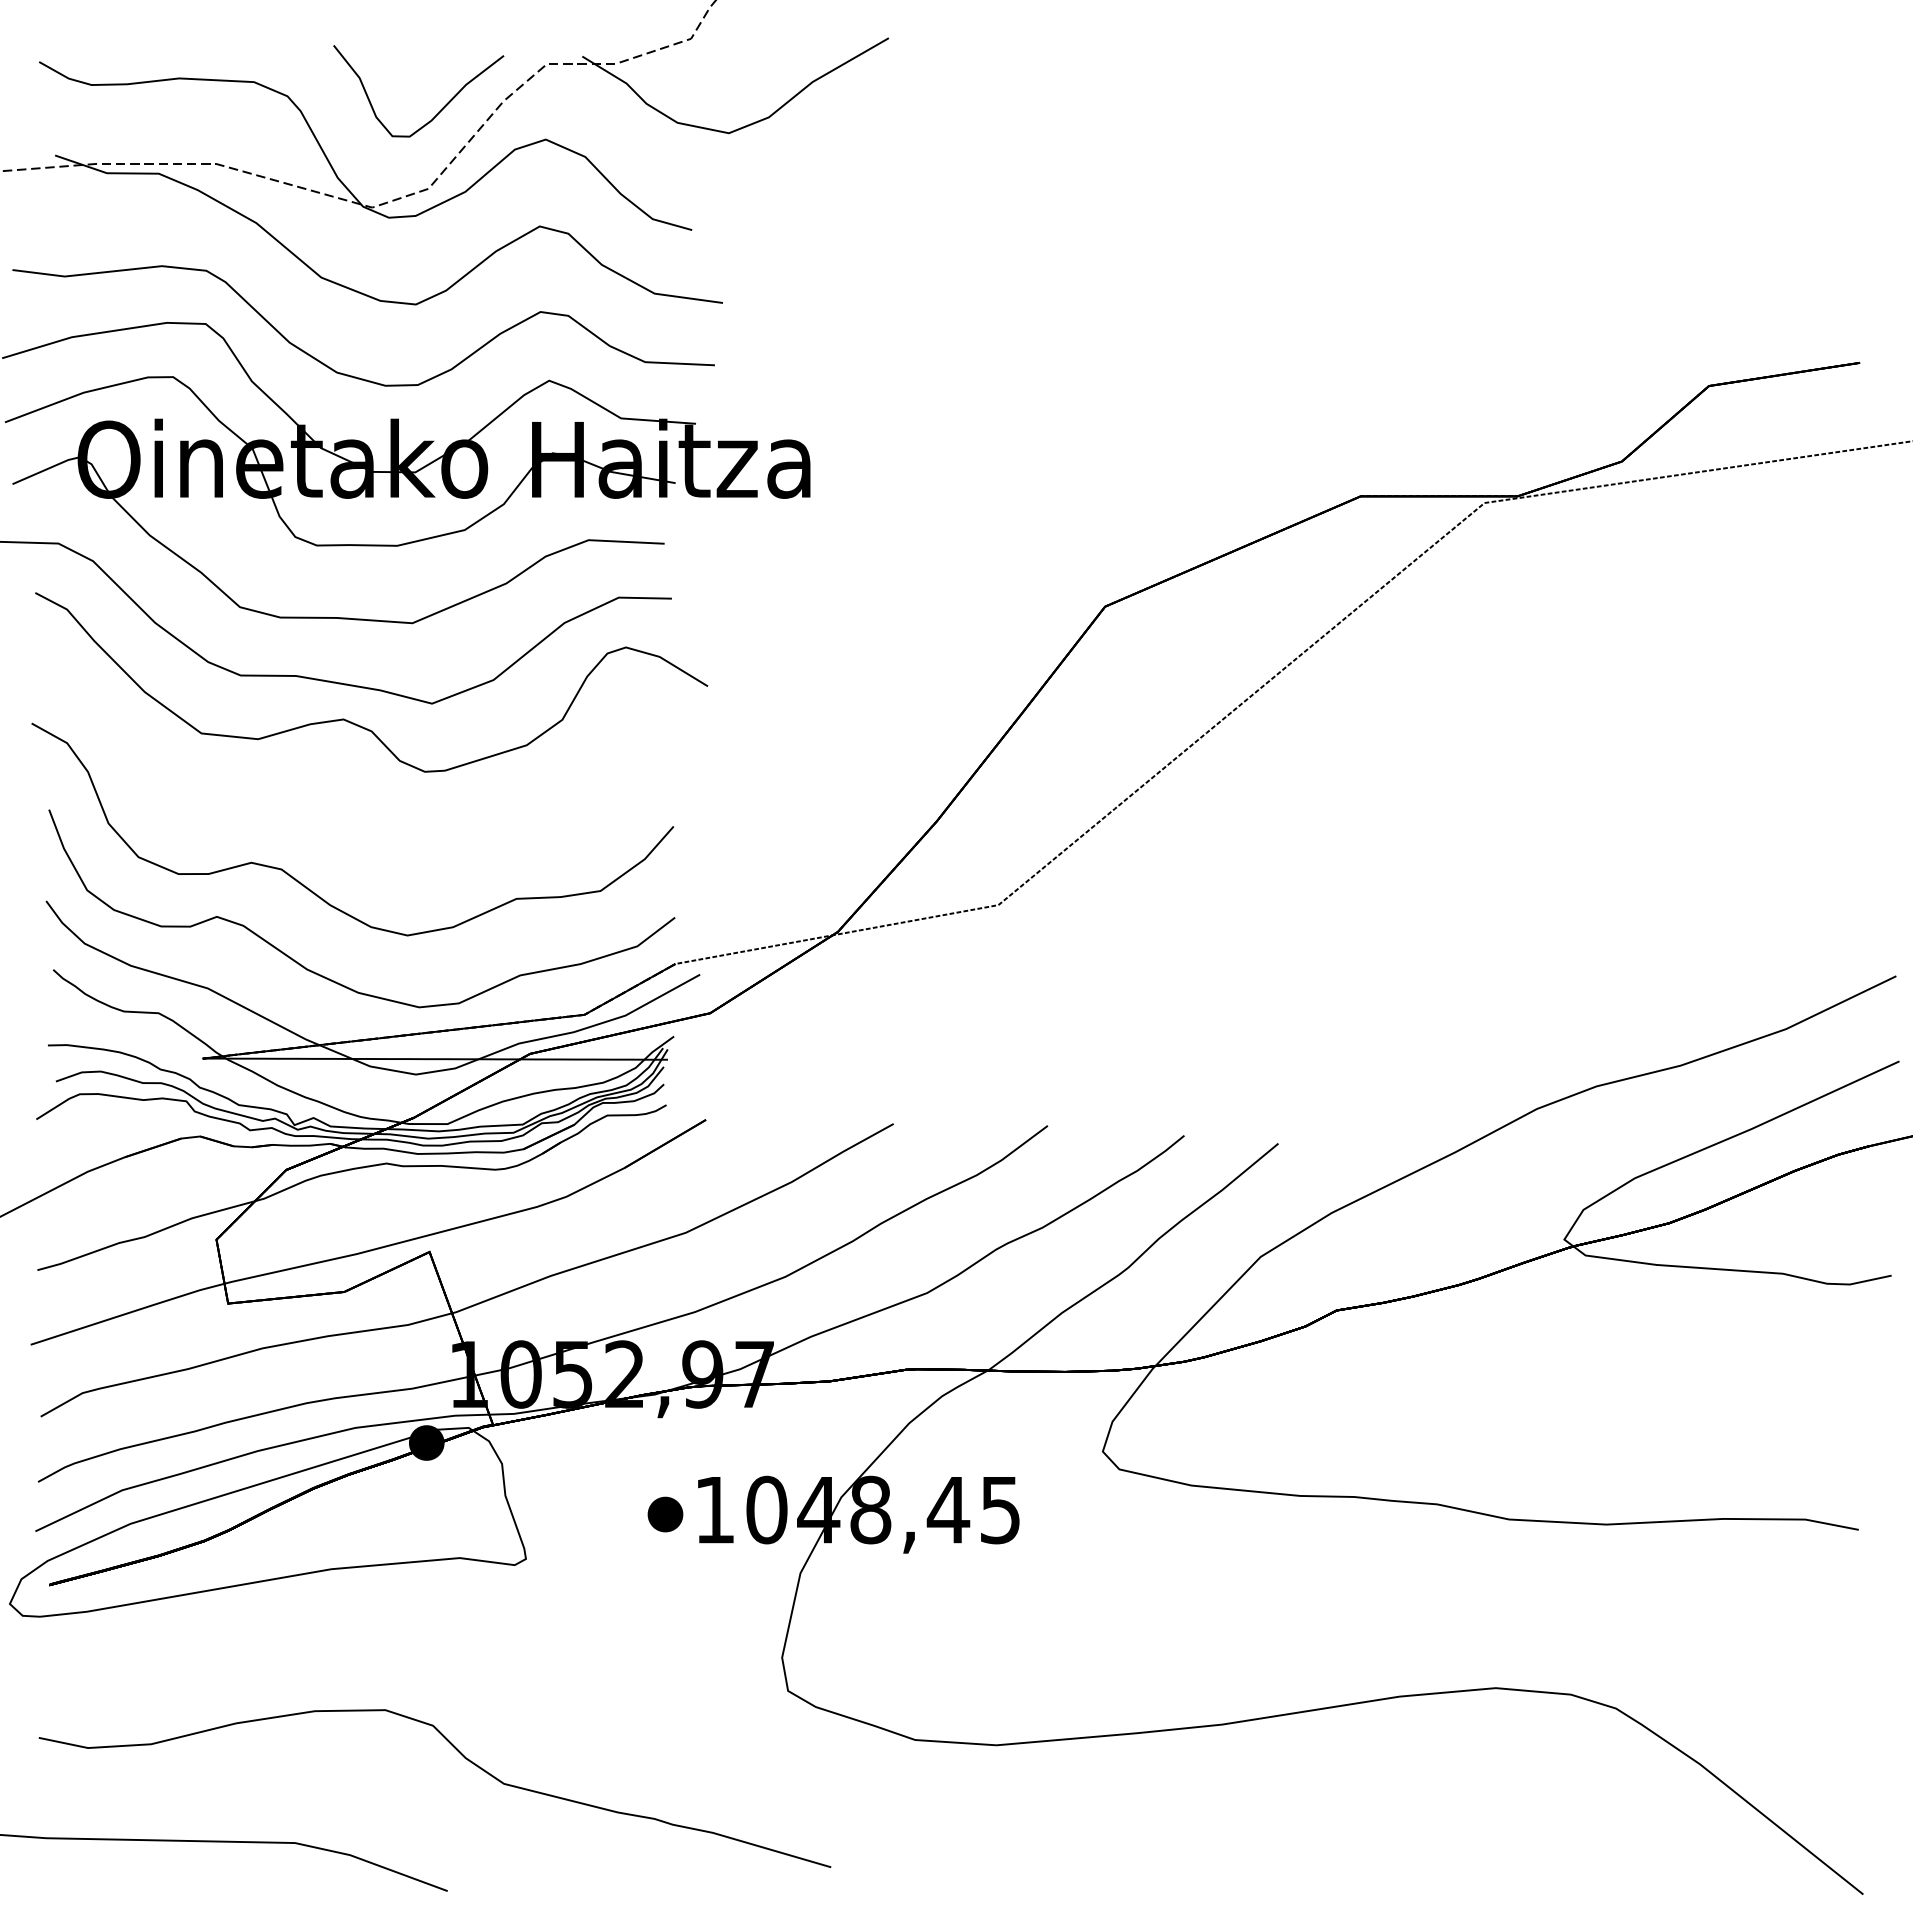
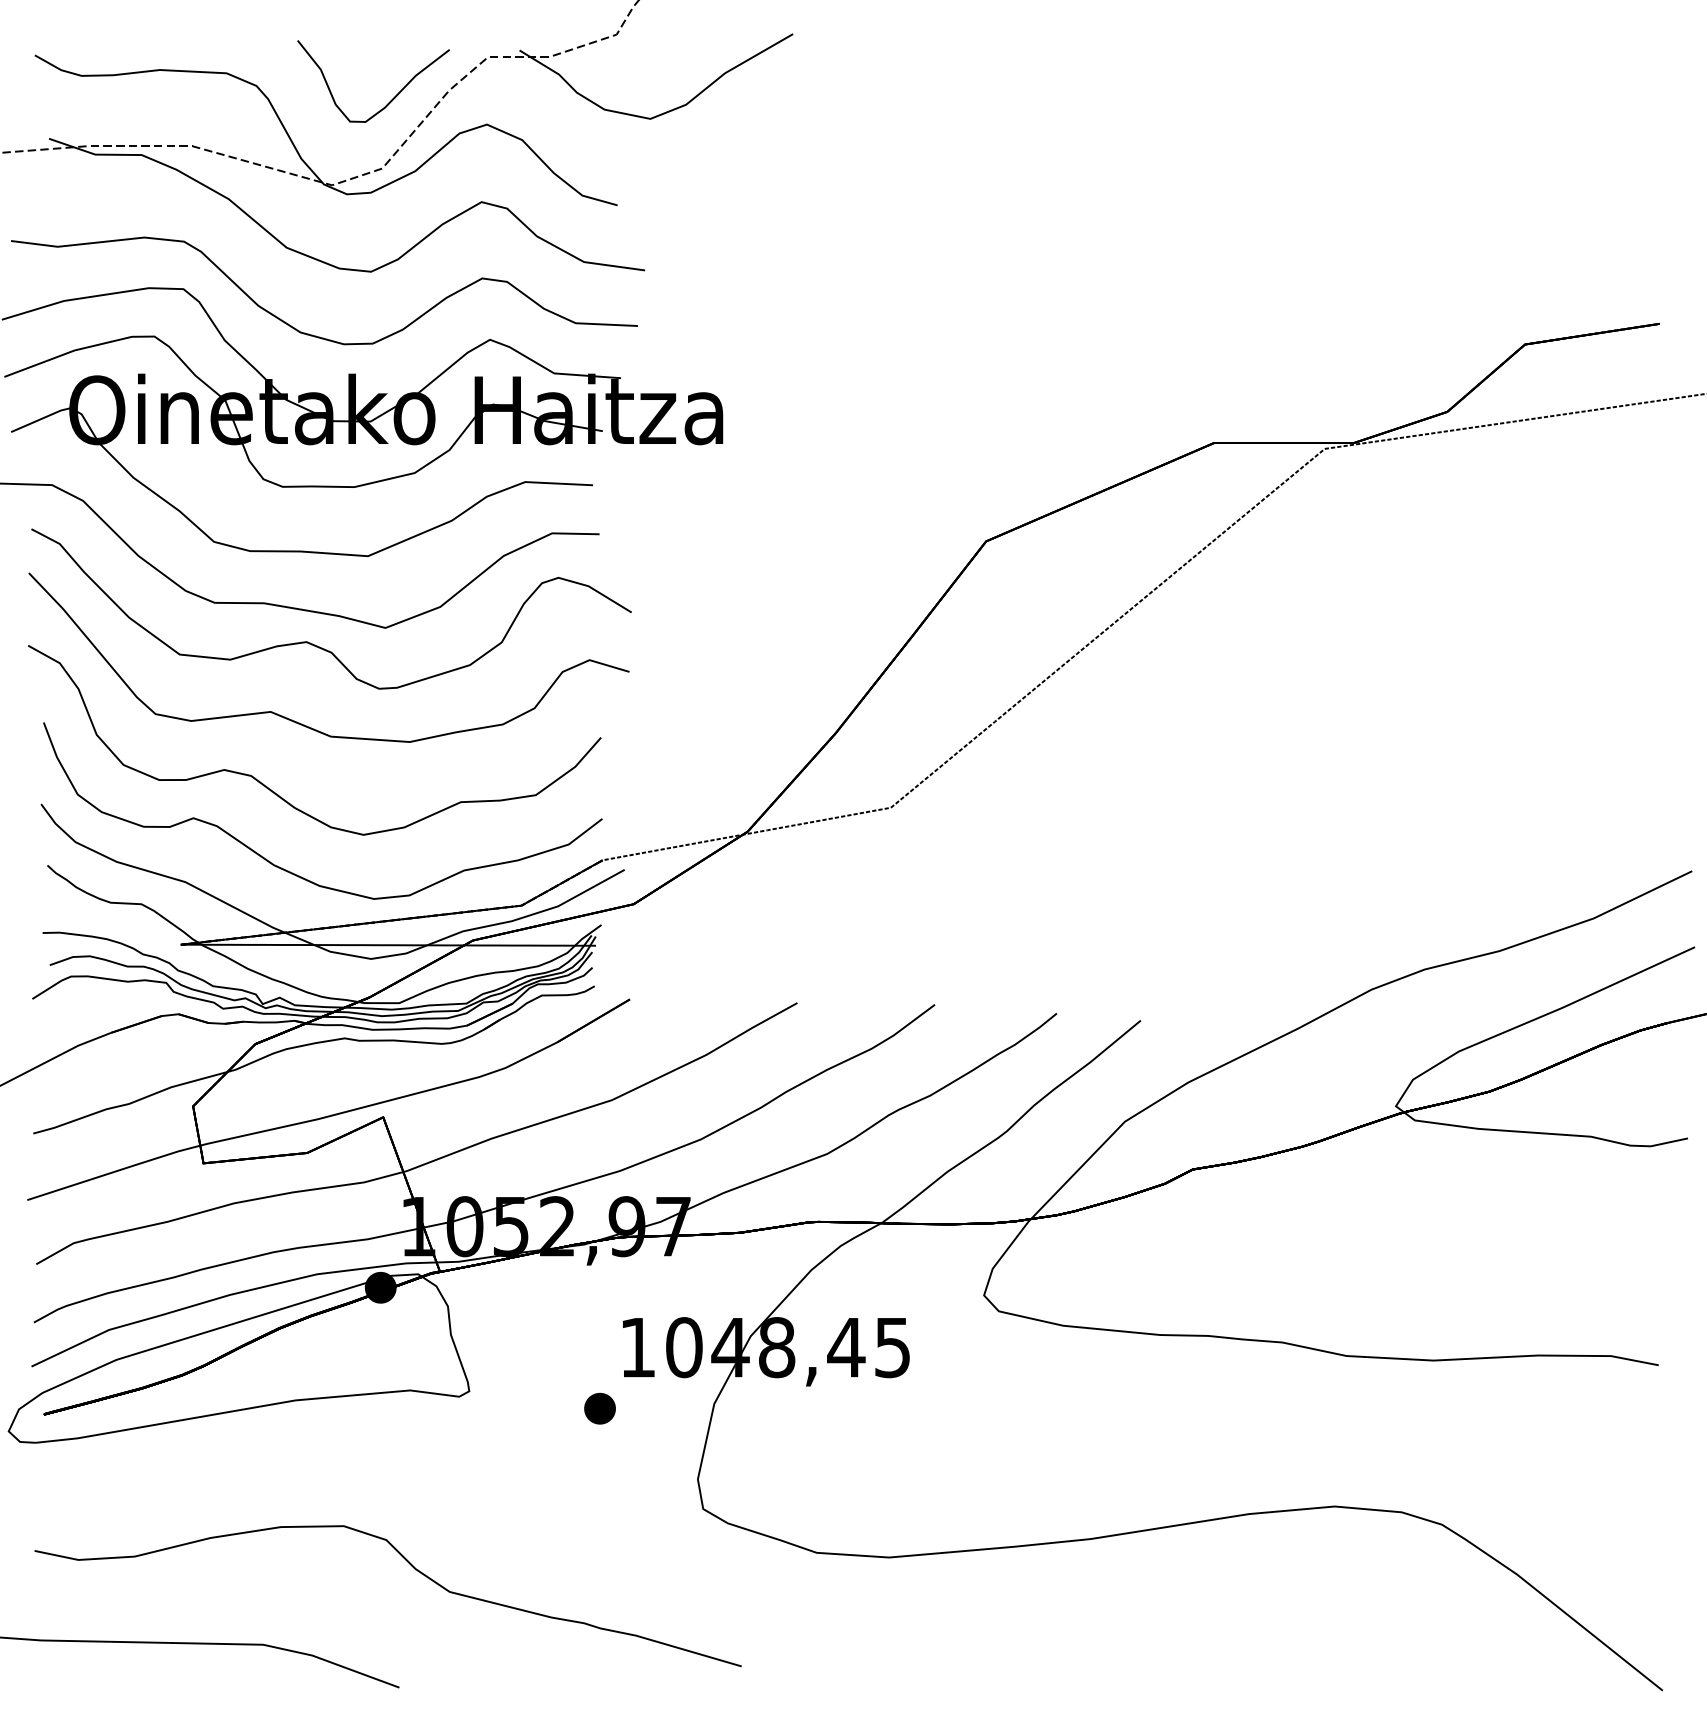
part: (335, 809) -> (299, 722), added
part: (665, 1514) -> (600, 1408), moved

